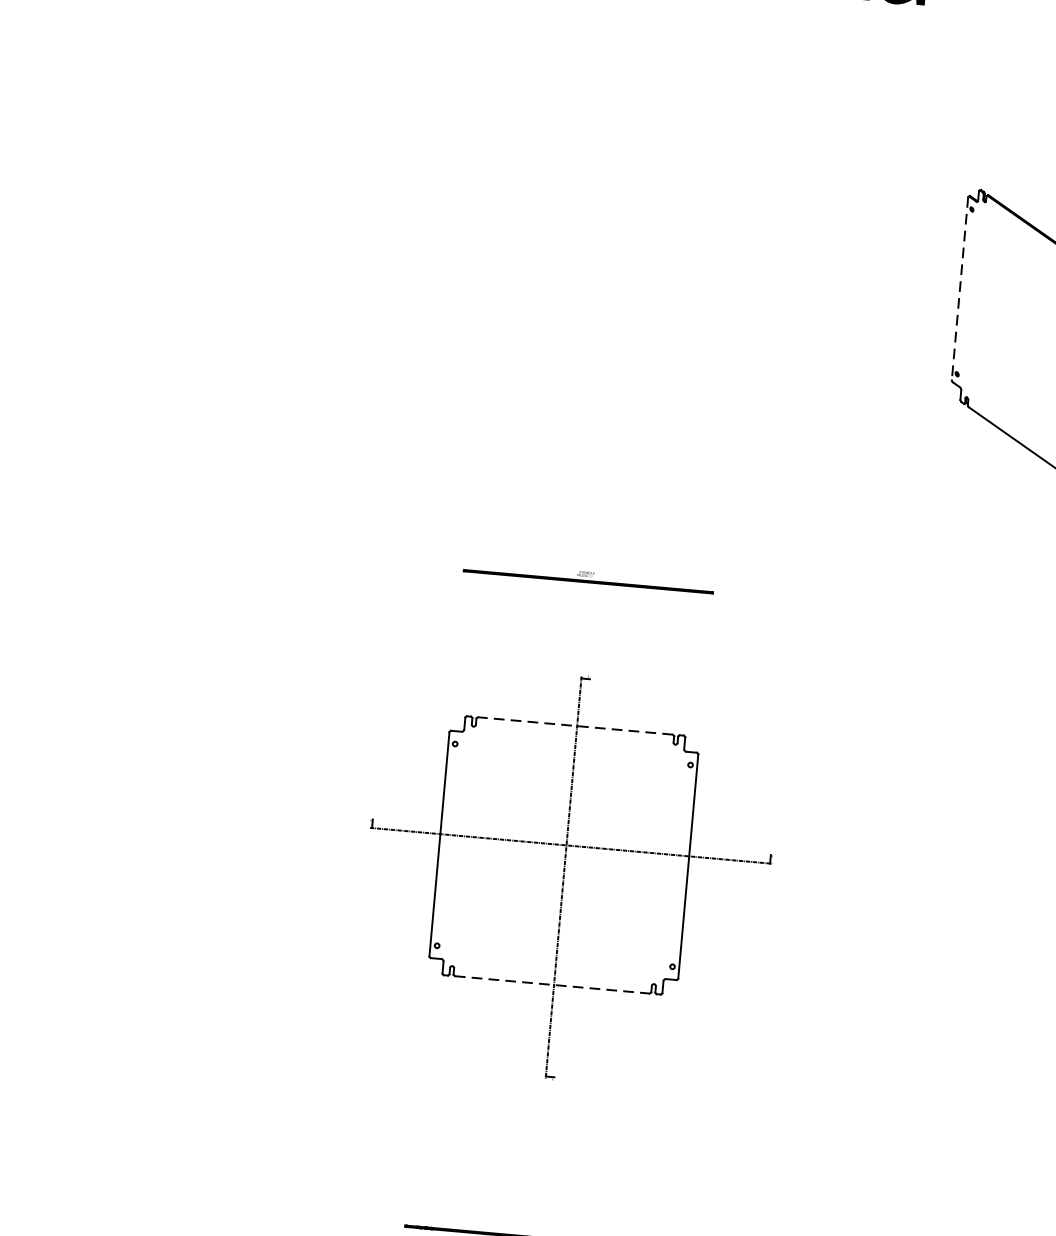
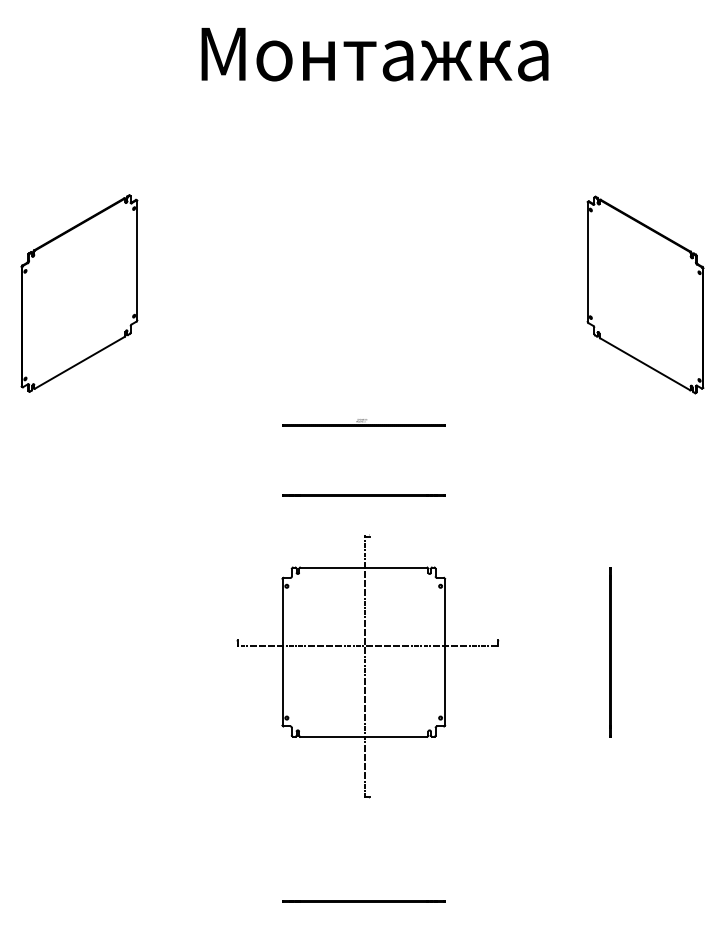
part: (177, 267) -> (79, 293), added
line: (959, 289) -> (587, 262), dashed -> solid
part: (588, 577) -> (363, 422), moved
line: (584, 615) -> (363, 495), added
line: (575, 725) -> (363, 567), dashed -> solid
line: (941, 889) -> (610, 652), added
line: (551, 984) -> (363, 736), dashed -> solid

